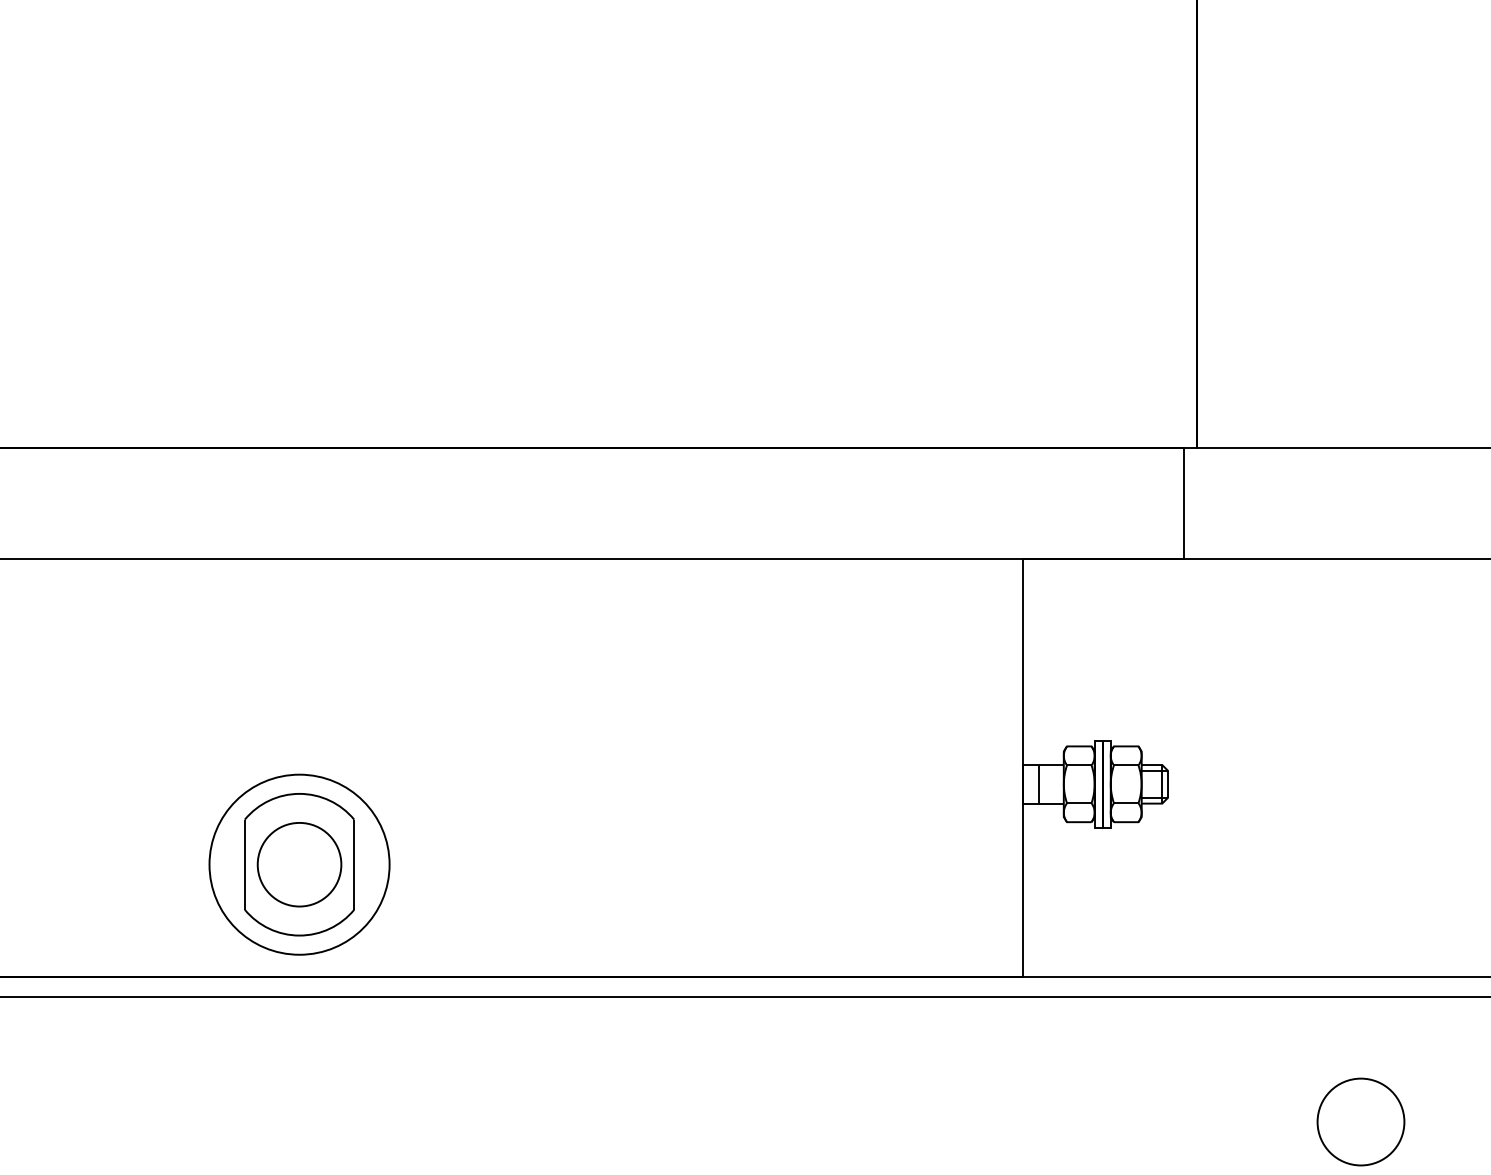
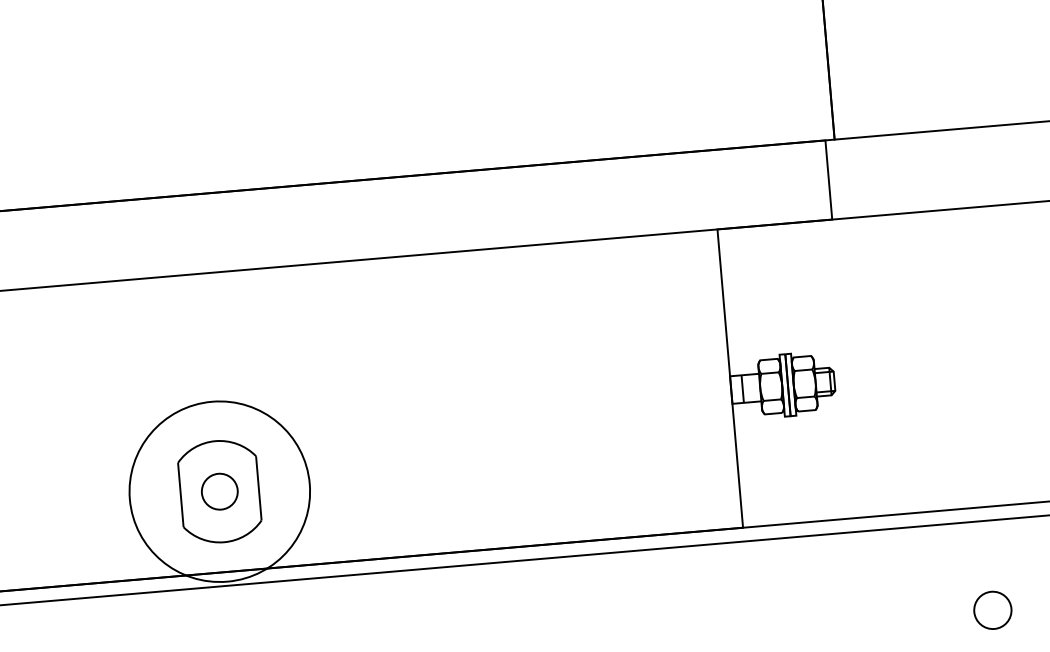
circle: (299, 864) -> (219, 491), size x0.6
circle: (299, 864) -> (219, 491), size x1.4
circle: (1360, 1121) -> (992, 610), size x0.6

